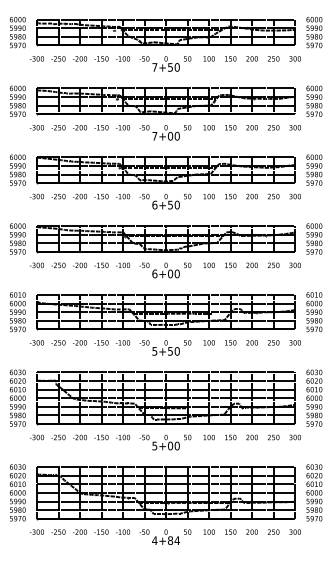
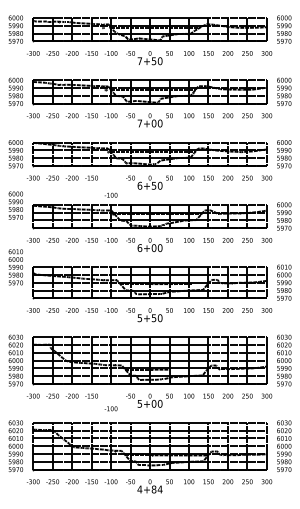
text: (123, 196) -> (111, 195), moved
text: (17, 238) -> (15, 205), moved
text: (17, 312) -> (15, 267), moved
text: (123, 437) -> (111, 408), moved

